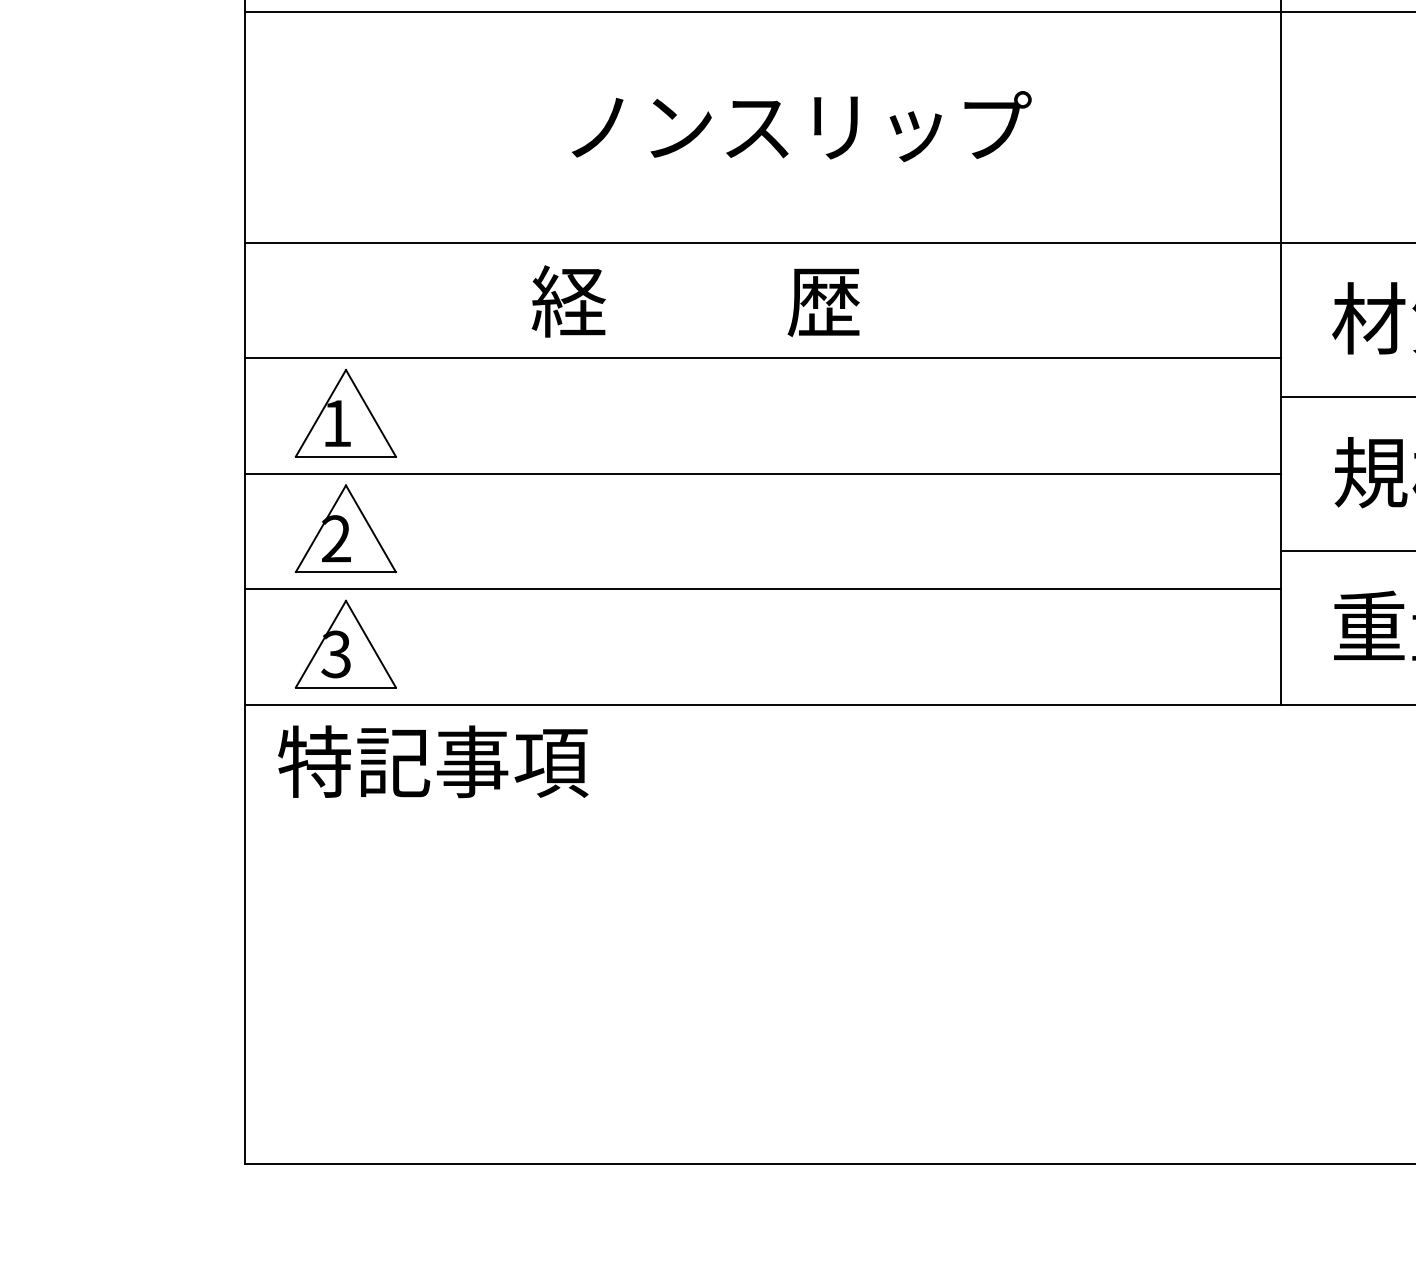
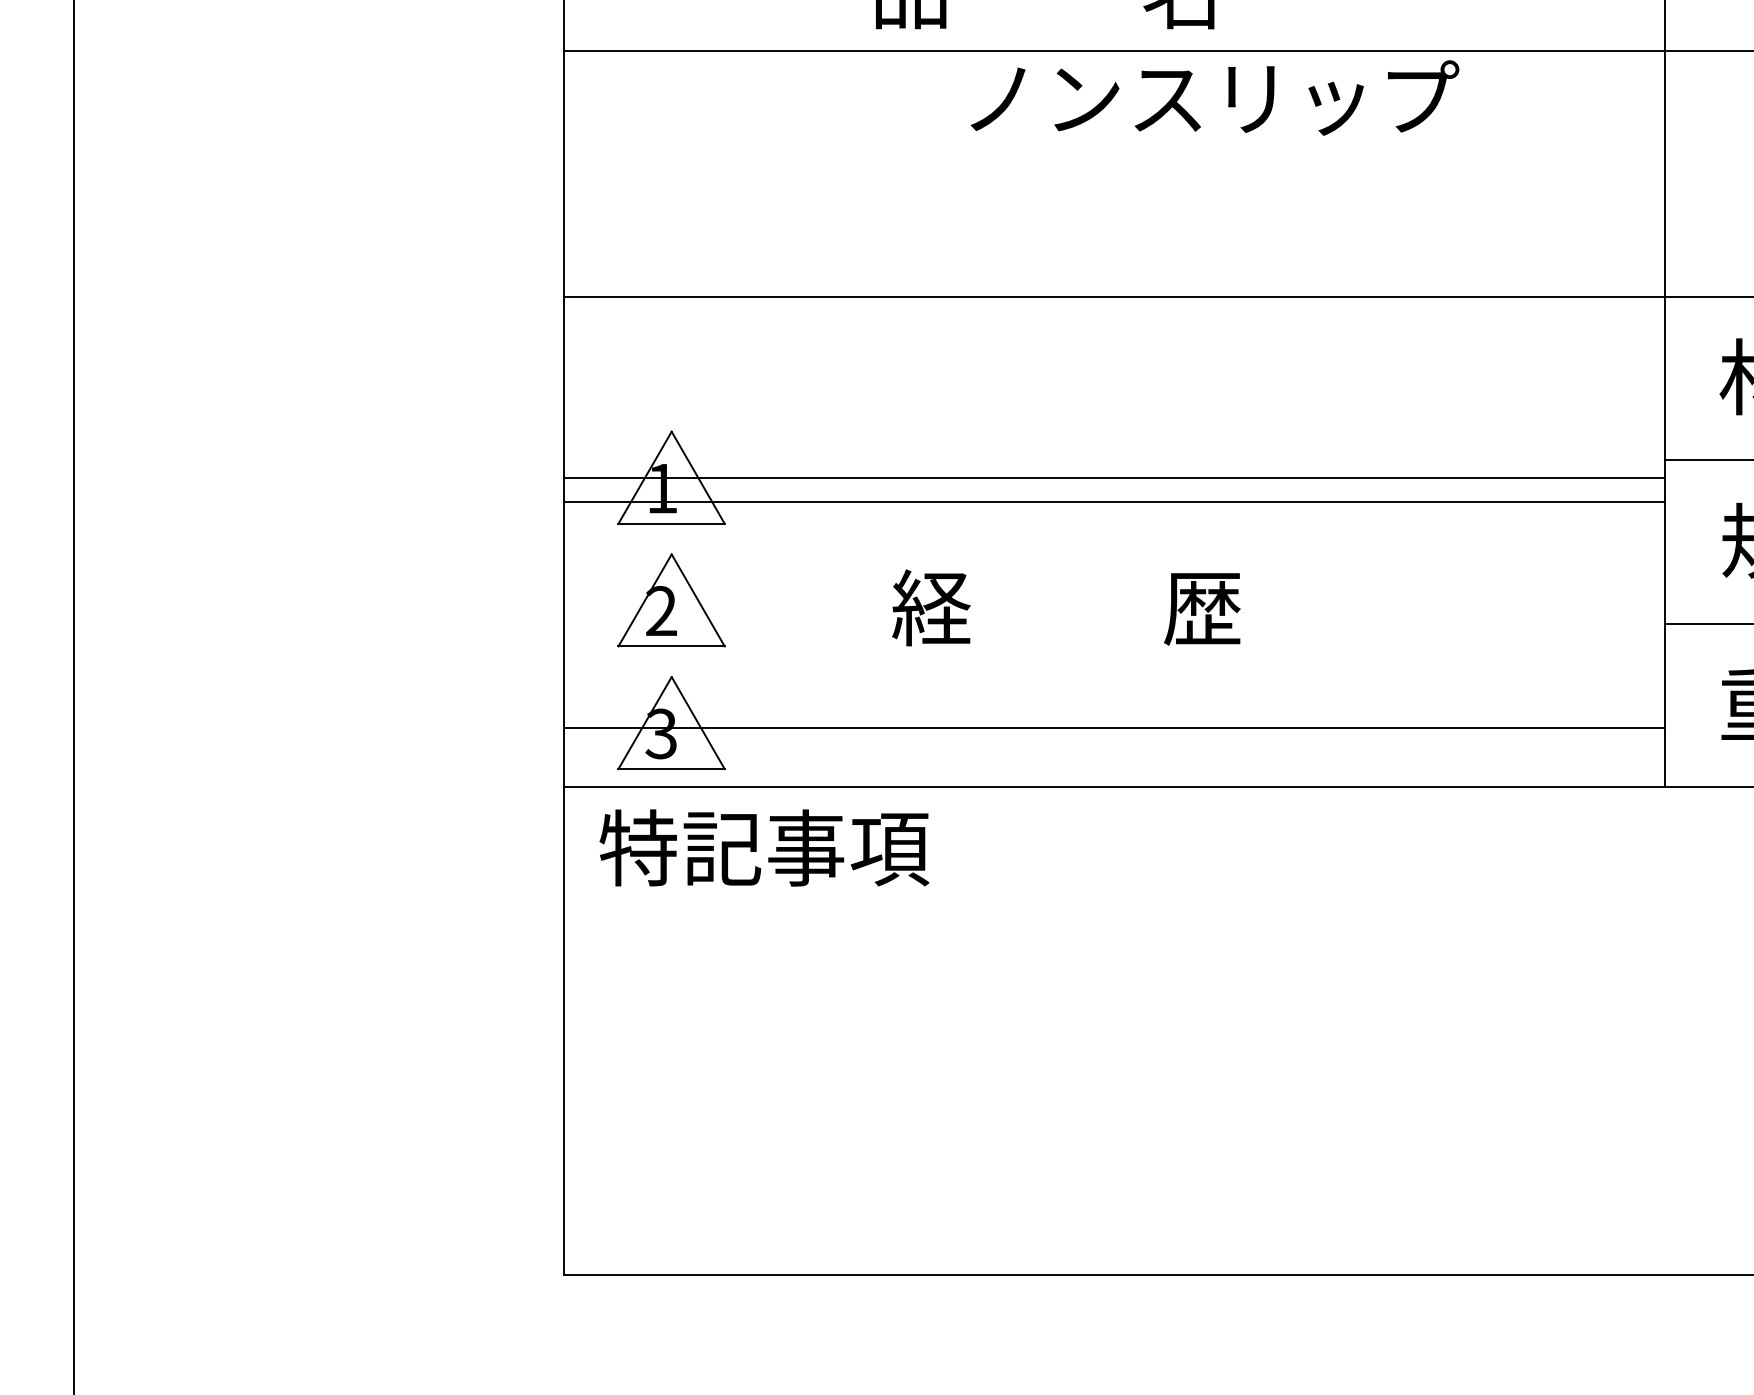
text: (801, 126) -> (1214, 97), moved
text: (695, 301) -> (1066, 607), moved
line: (762, 358) -> (1114, 502), moved
line: (762, 474) -> (1114, 478), moved
line: (762, 589) -> (1114, 727), moved

